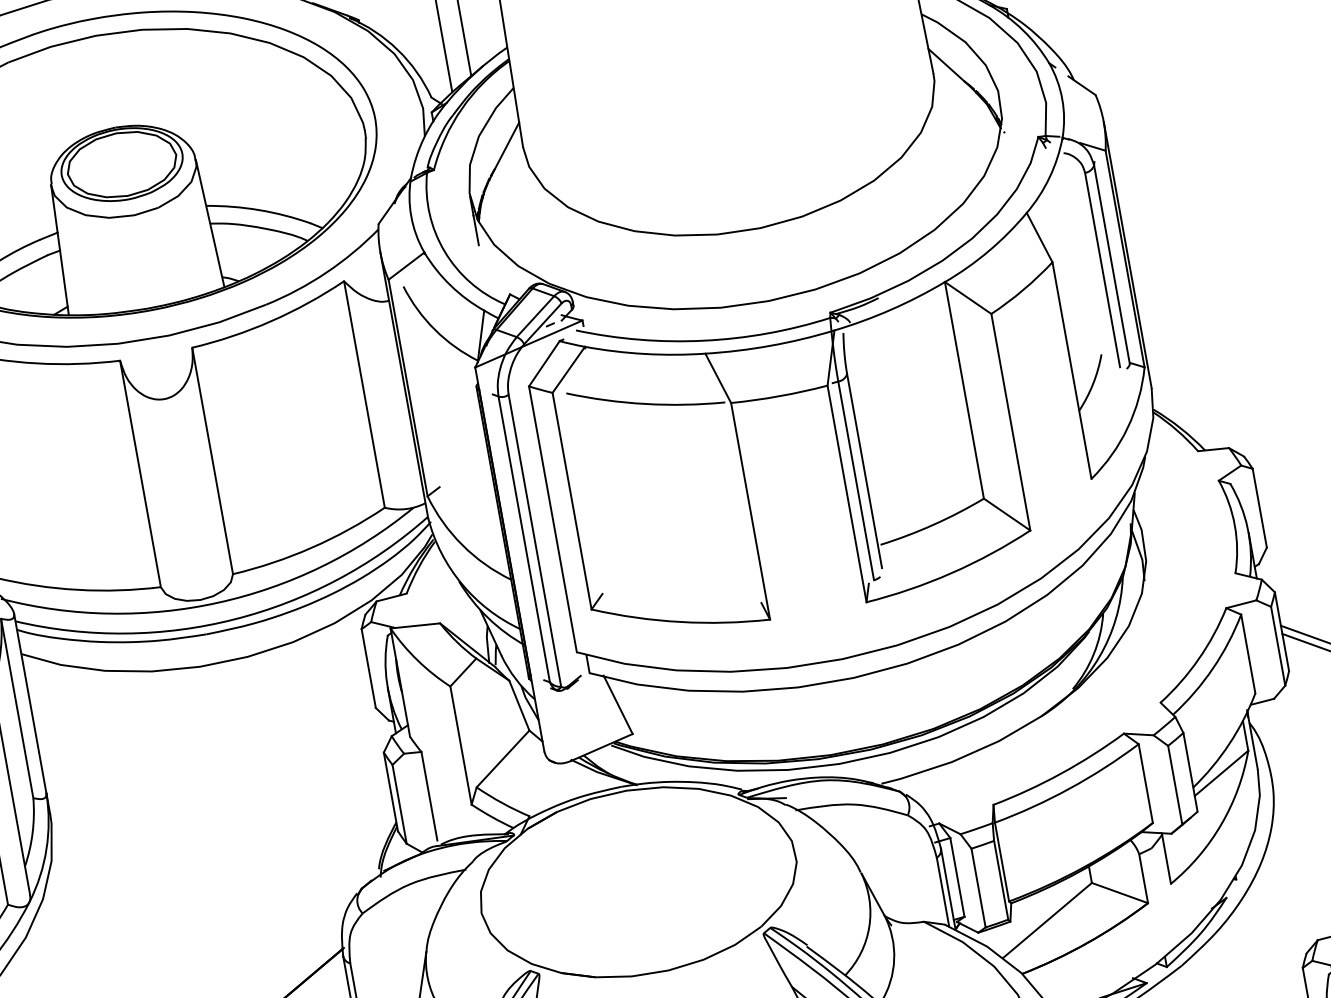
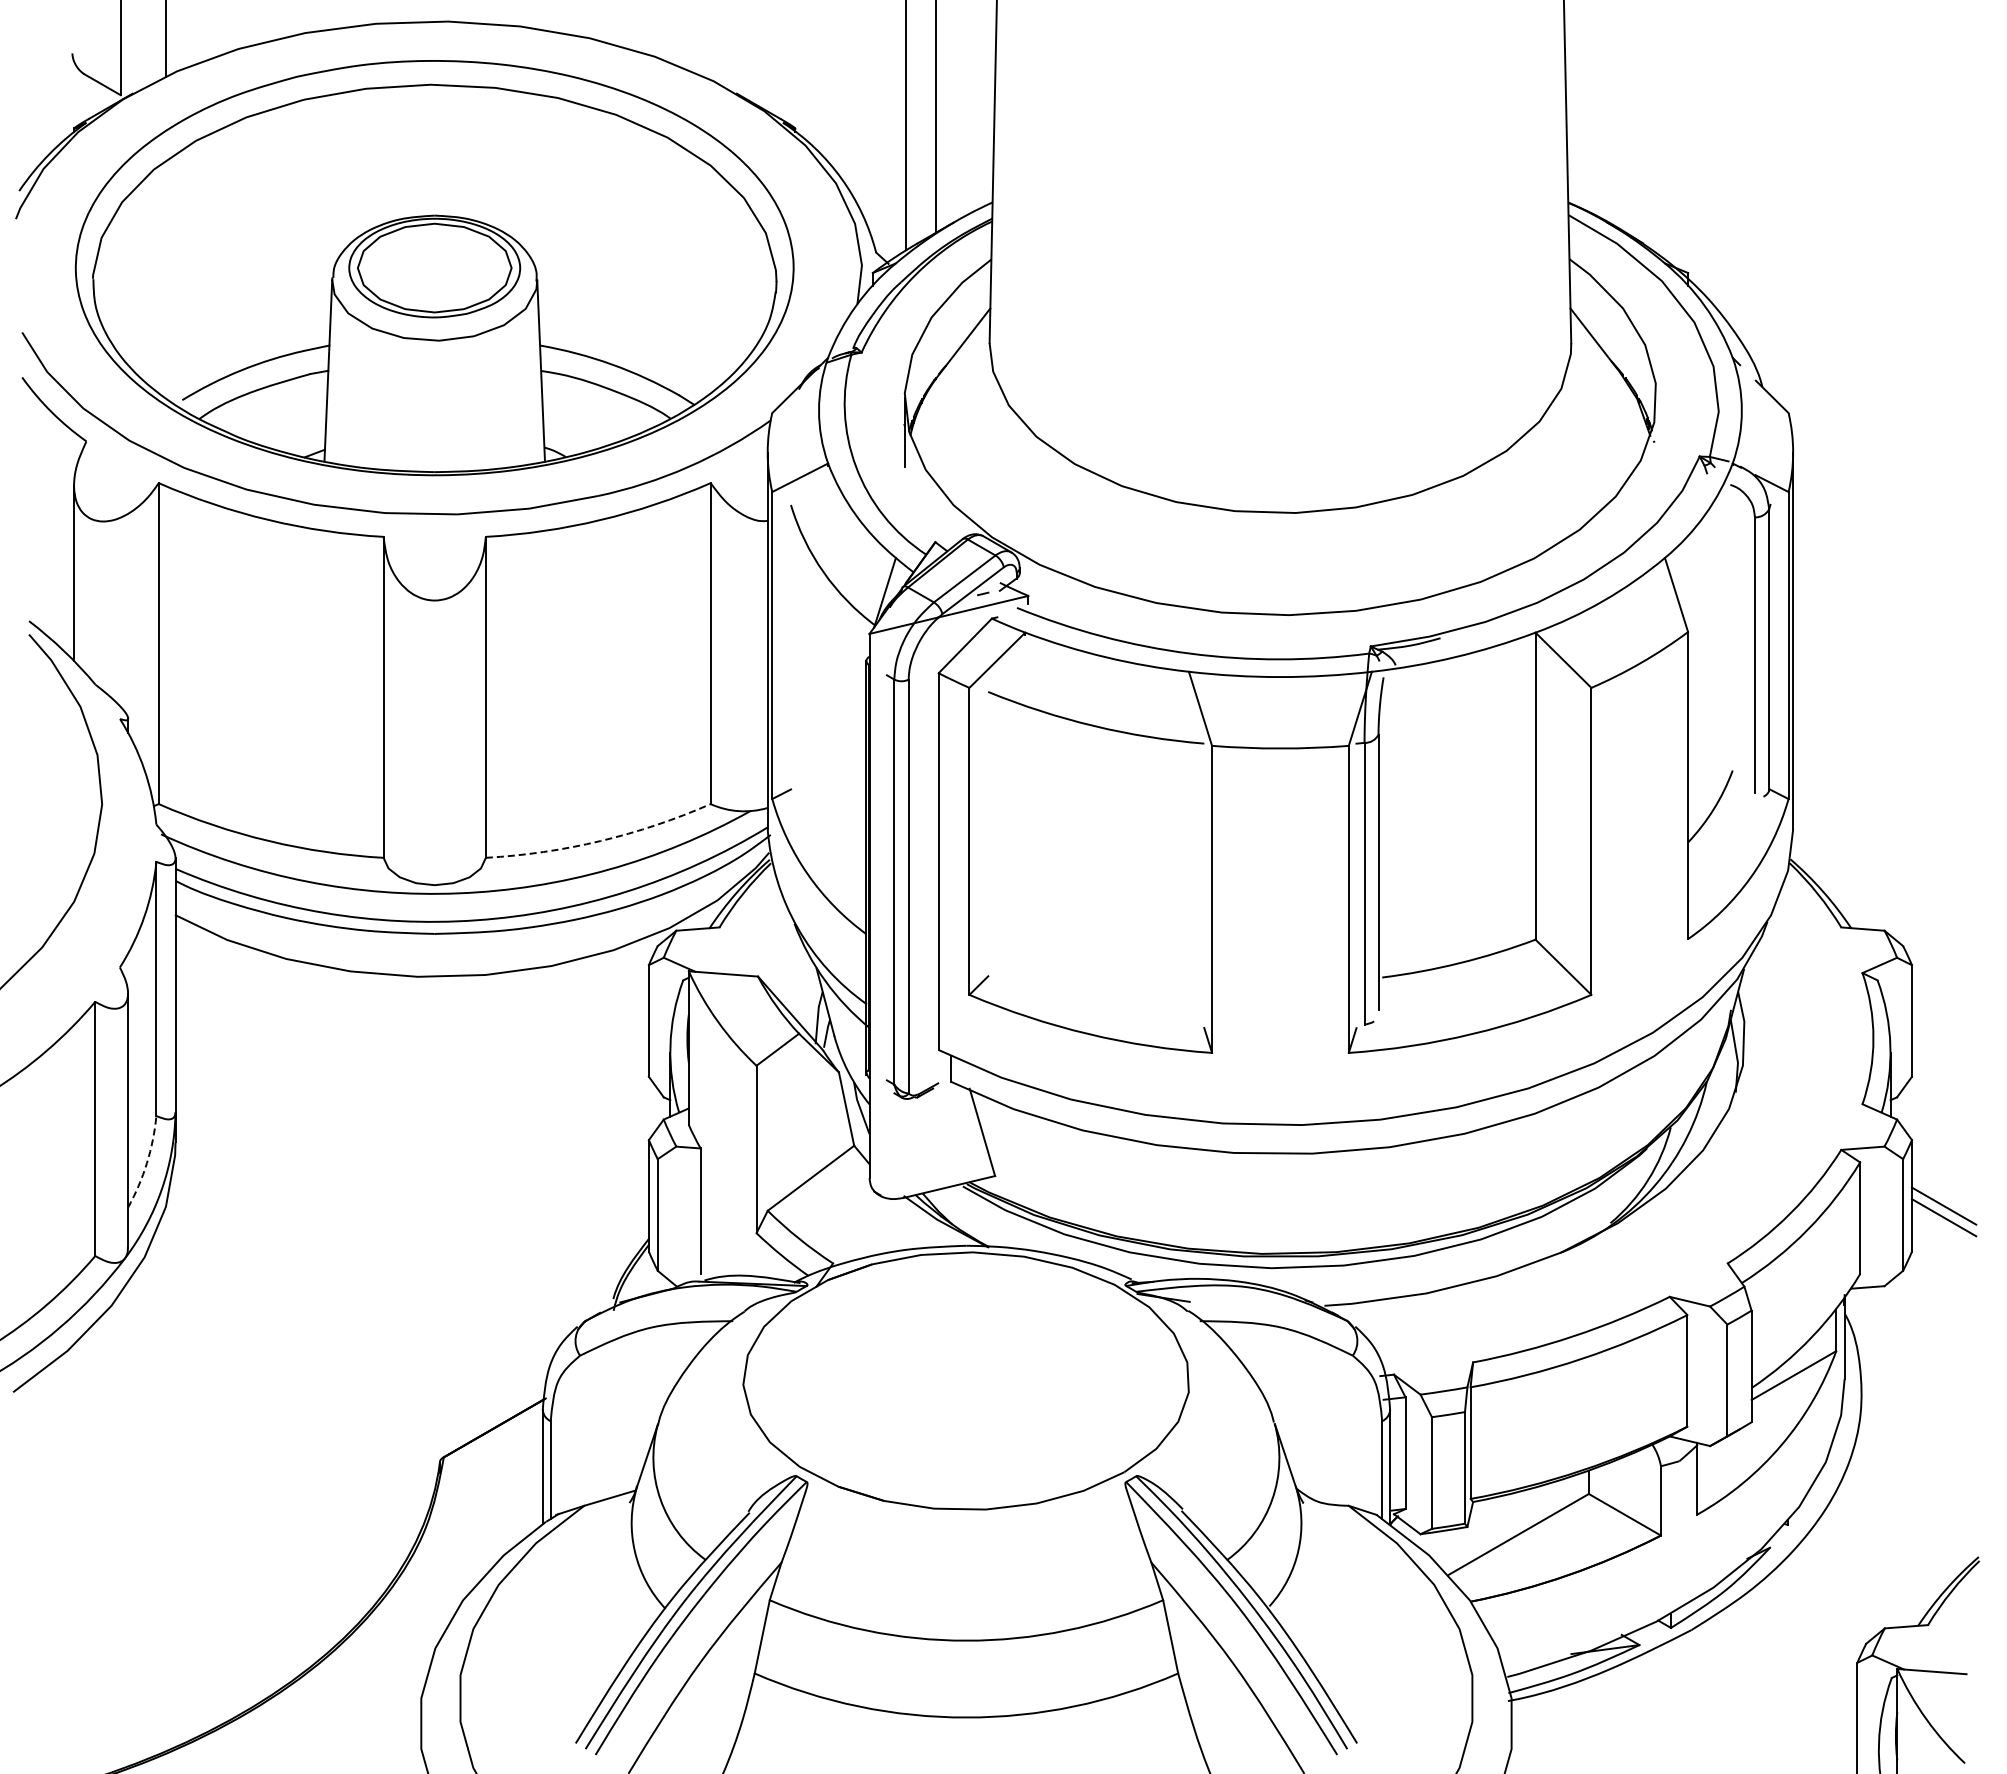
arc: (311, 548) -> (600, 841), solid -> dashed
arc: (32, 832) -> (146, 1163), solid -> dashed

